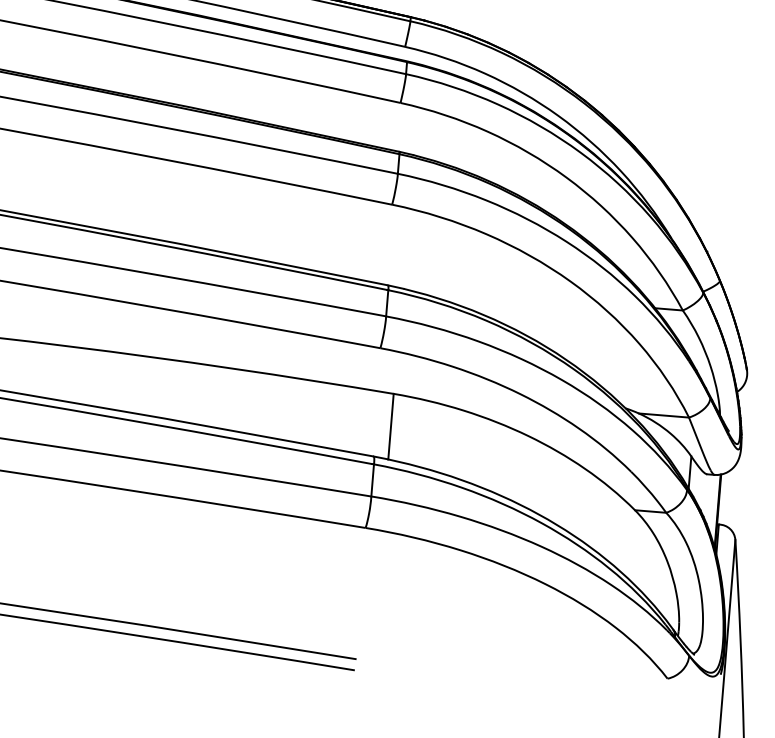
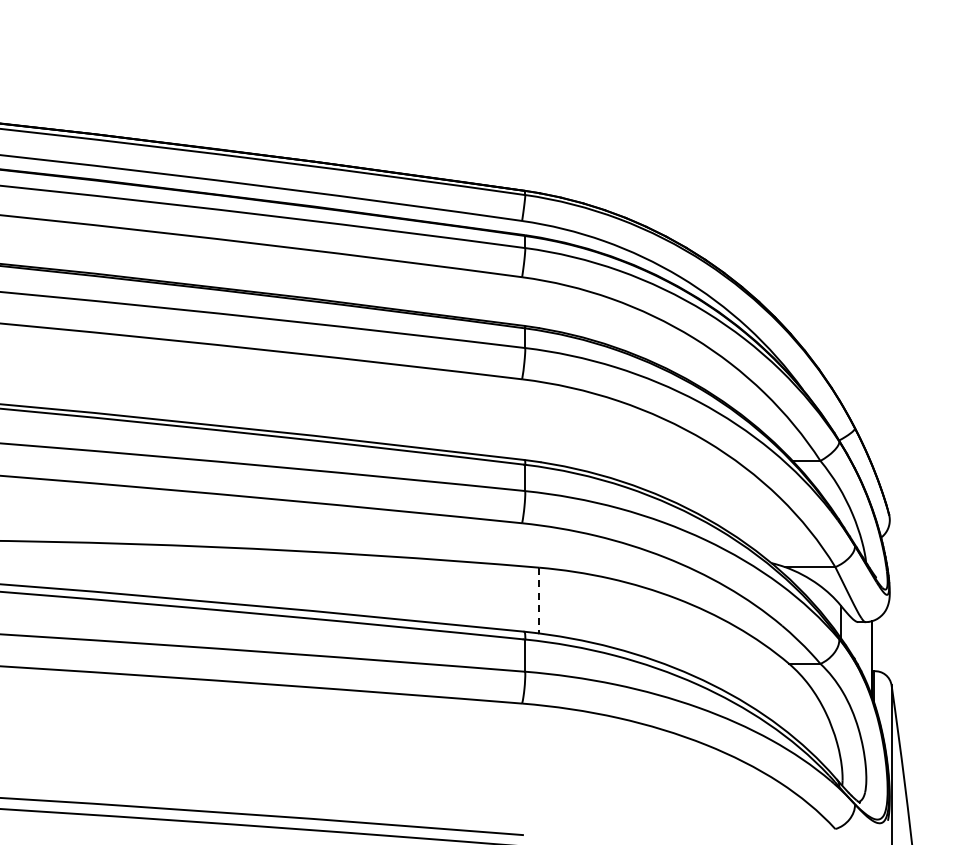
line: (391, 426) -> (539, 600), solid -> dashed

